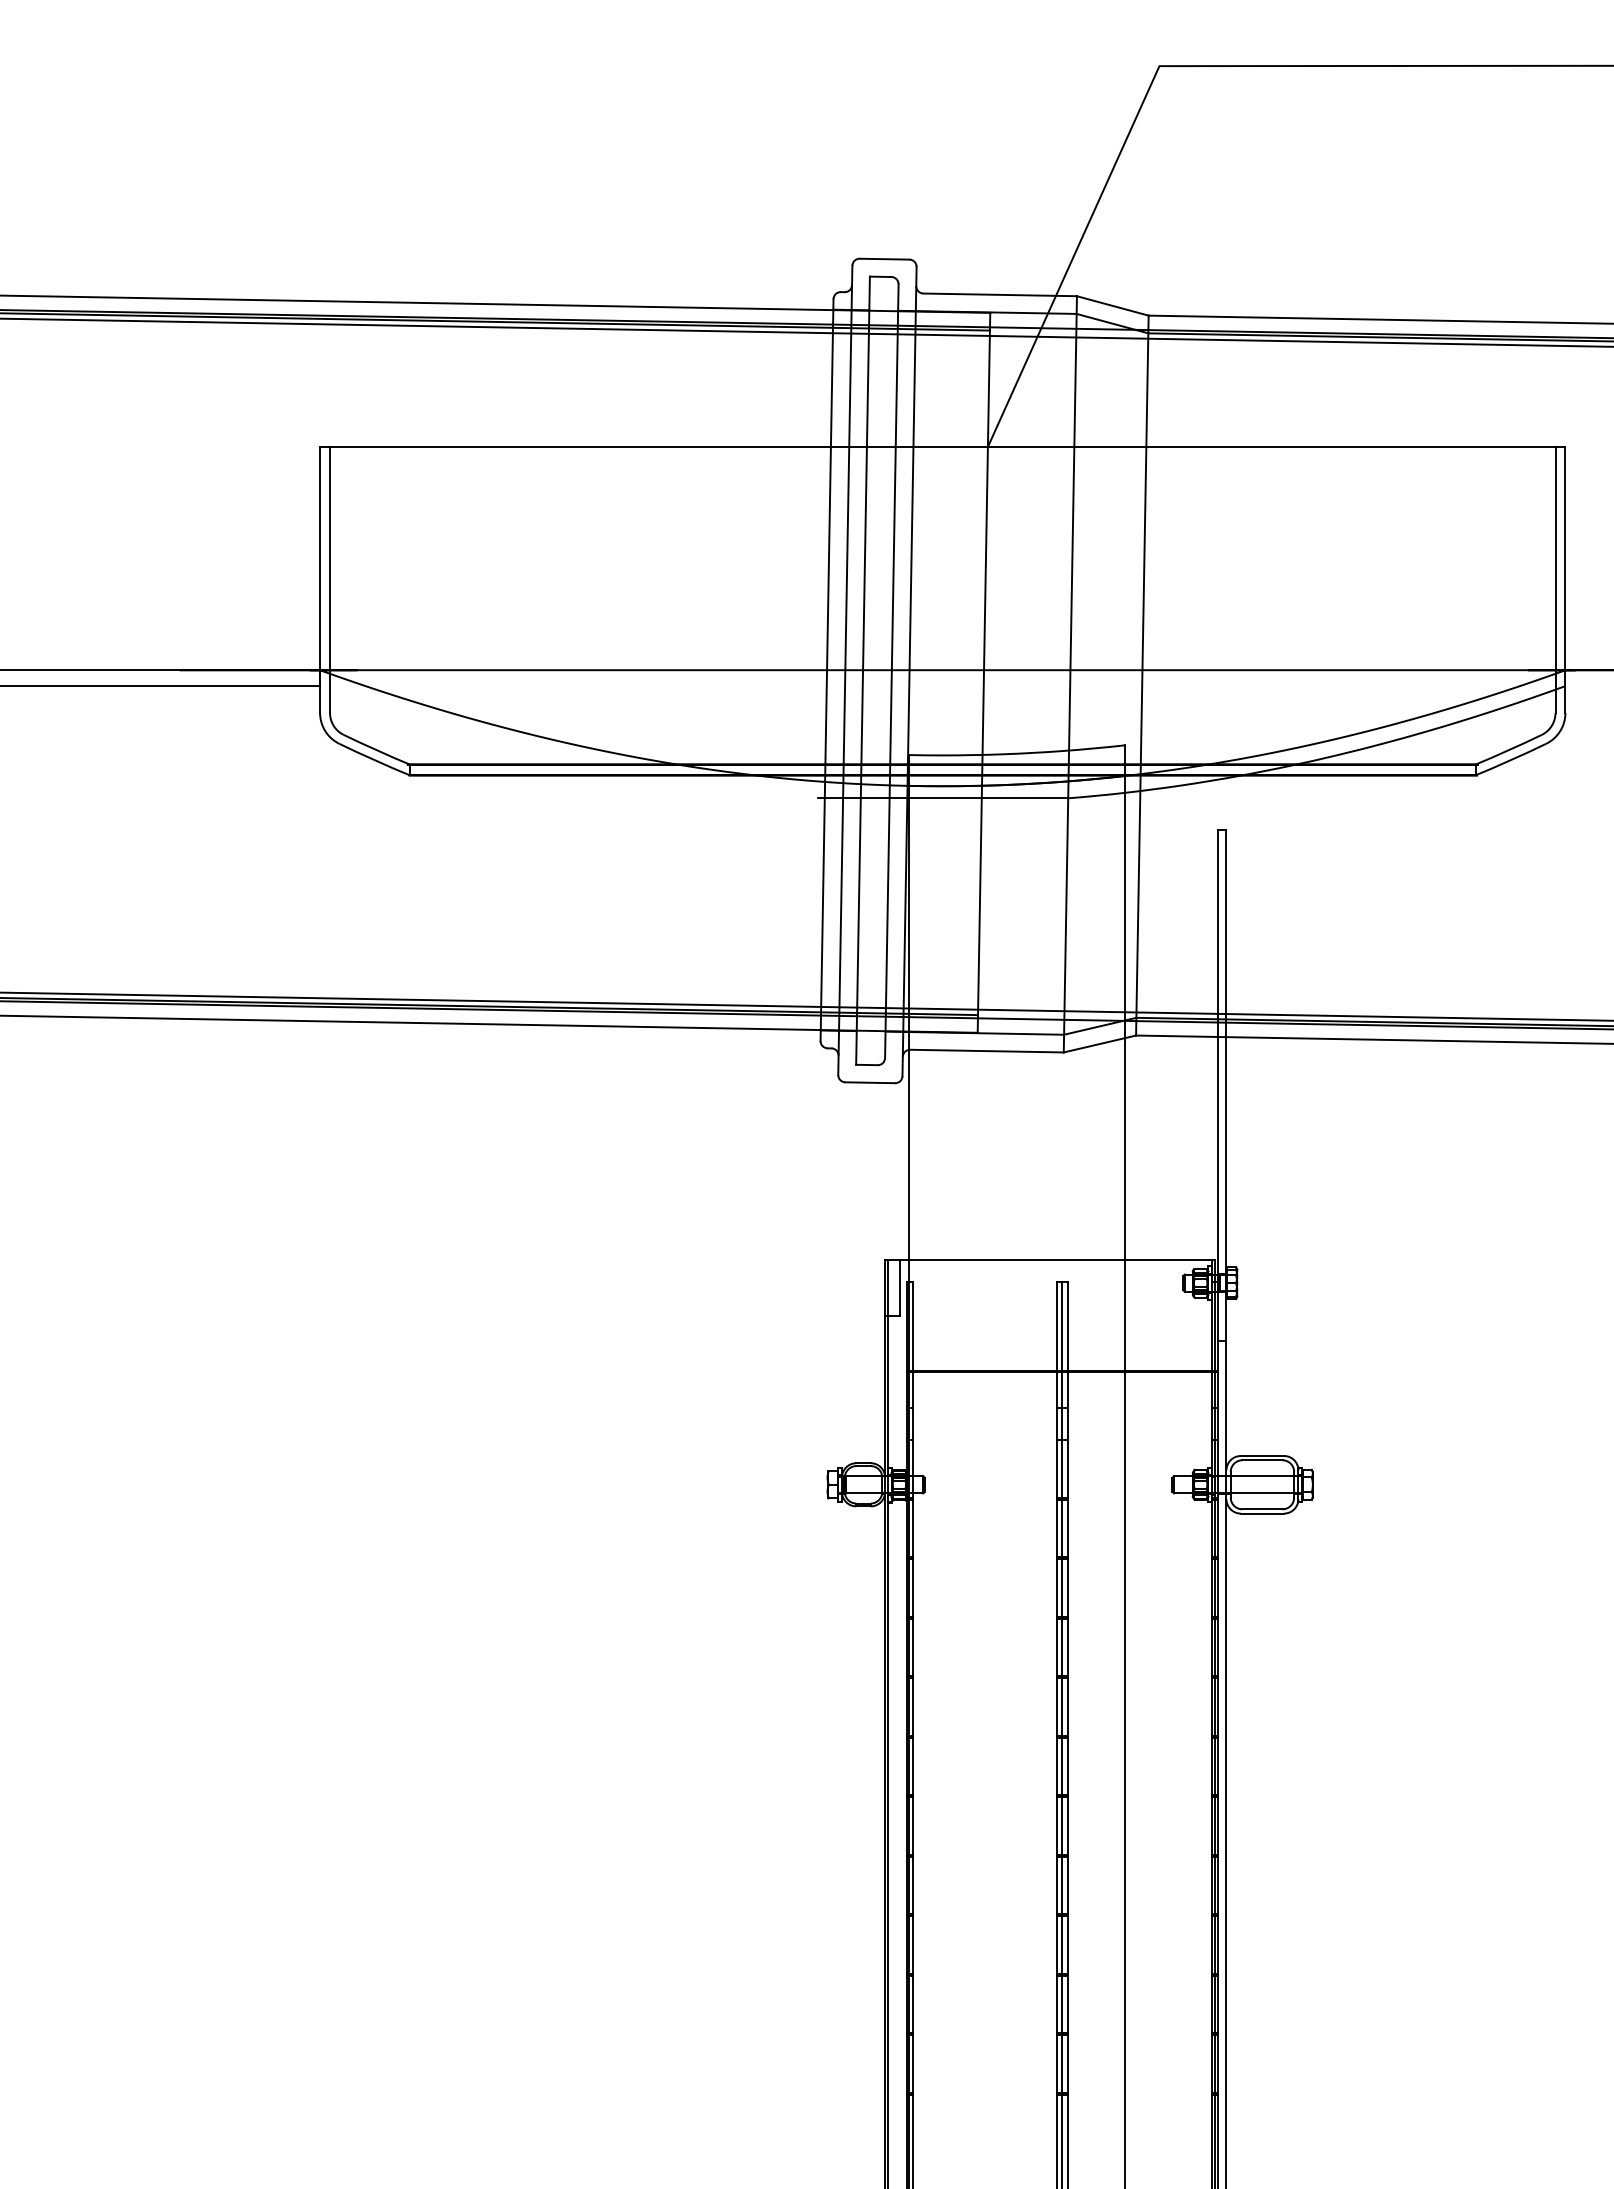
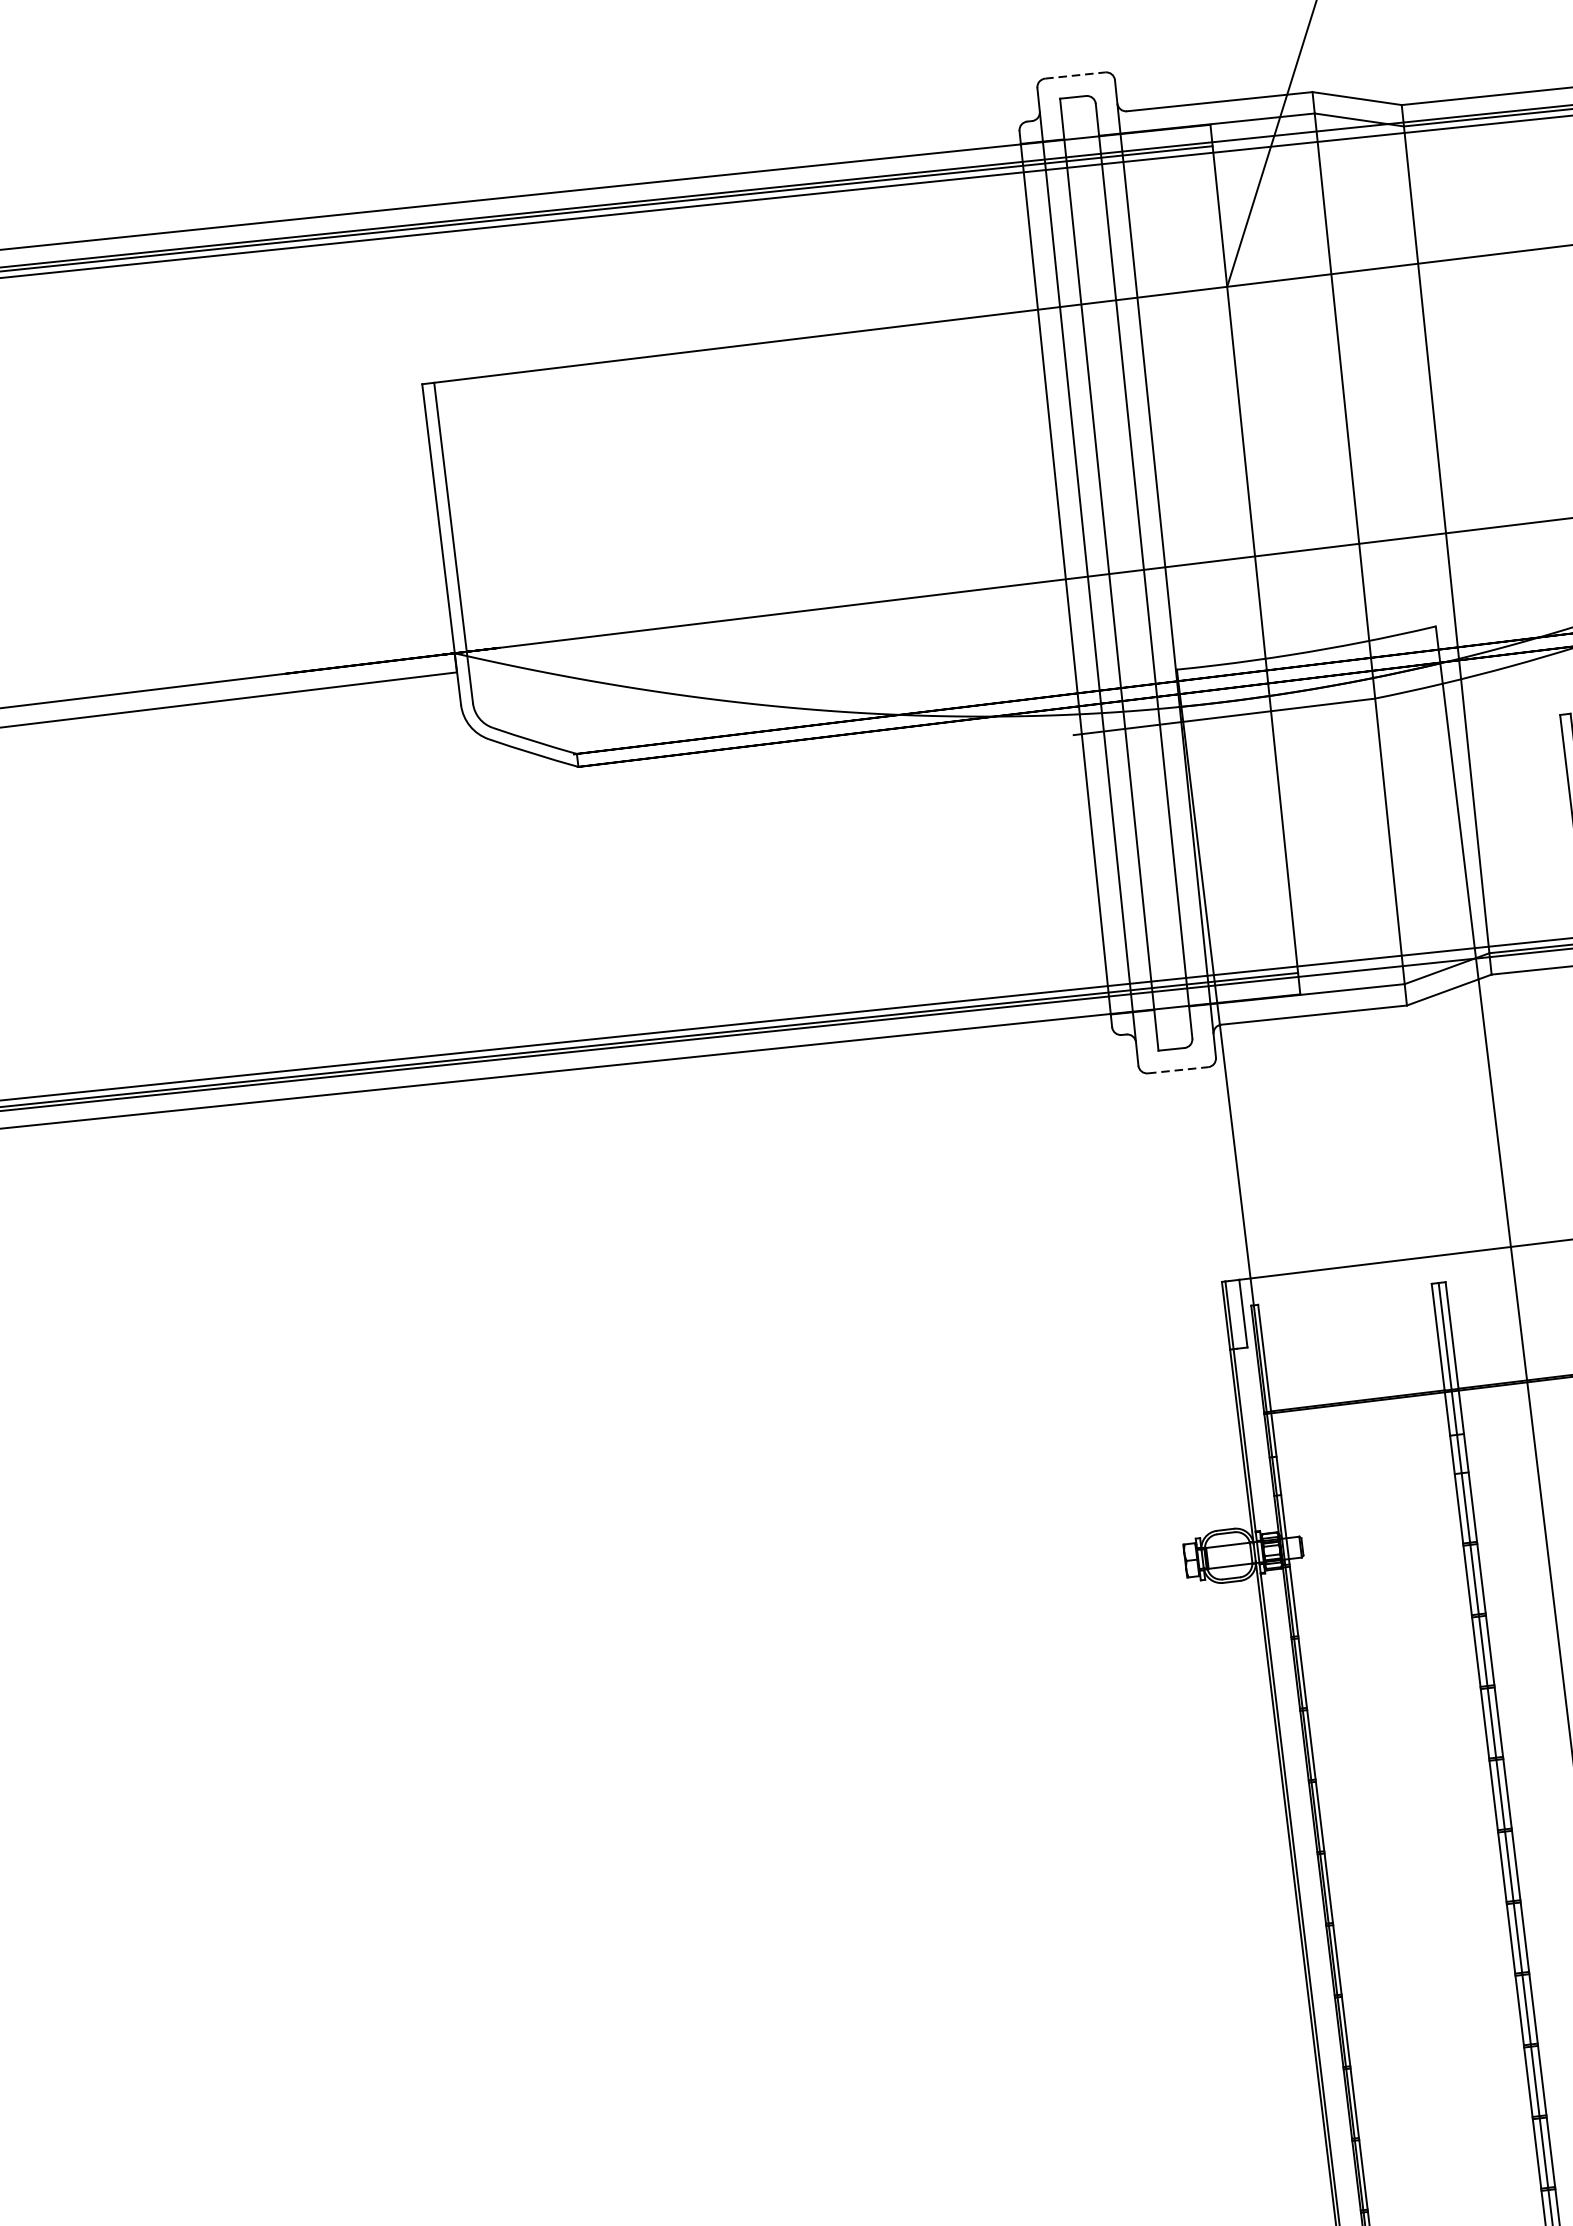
line: (884, 259) -> (1075, 75), solid -> dashed
line: (870, 1082) -> (1178, 1069), solid -> dashed

